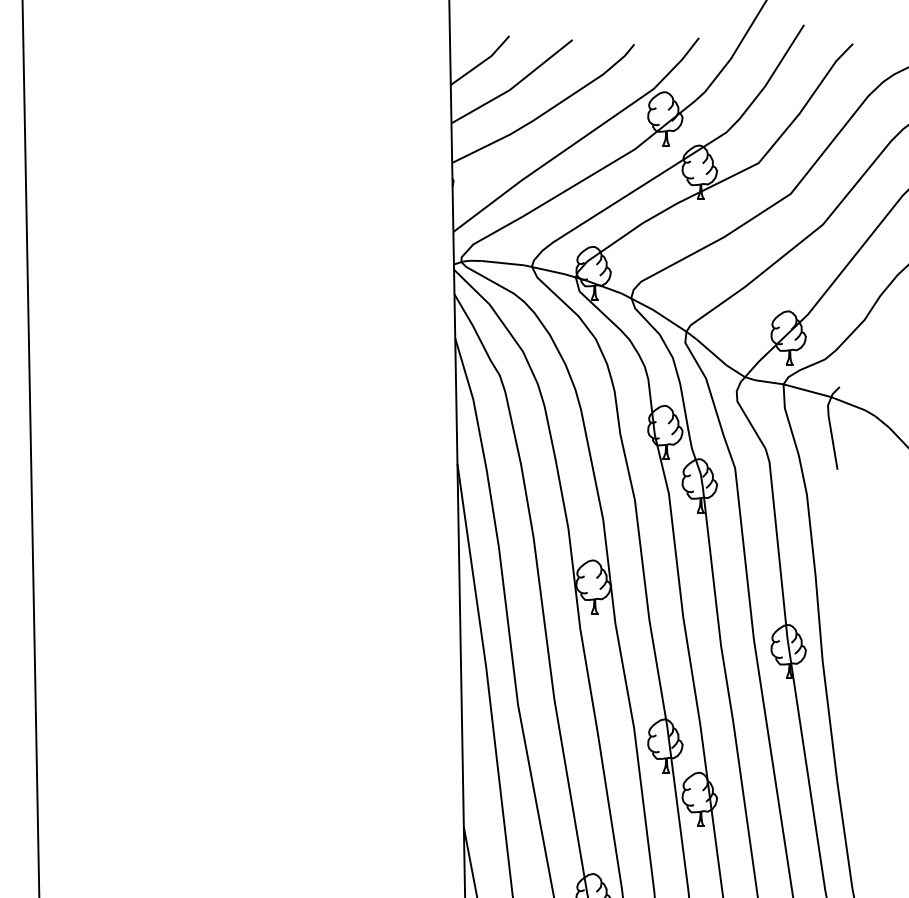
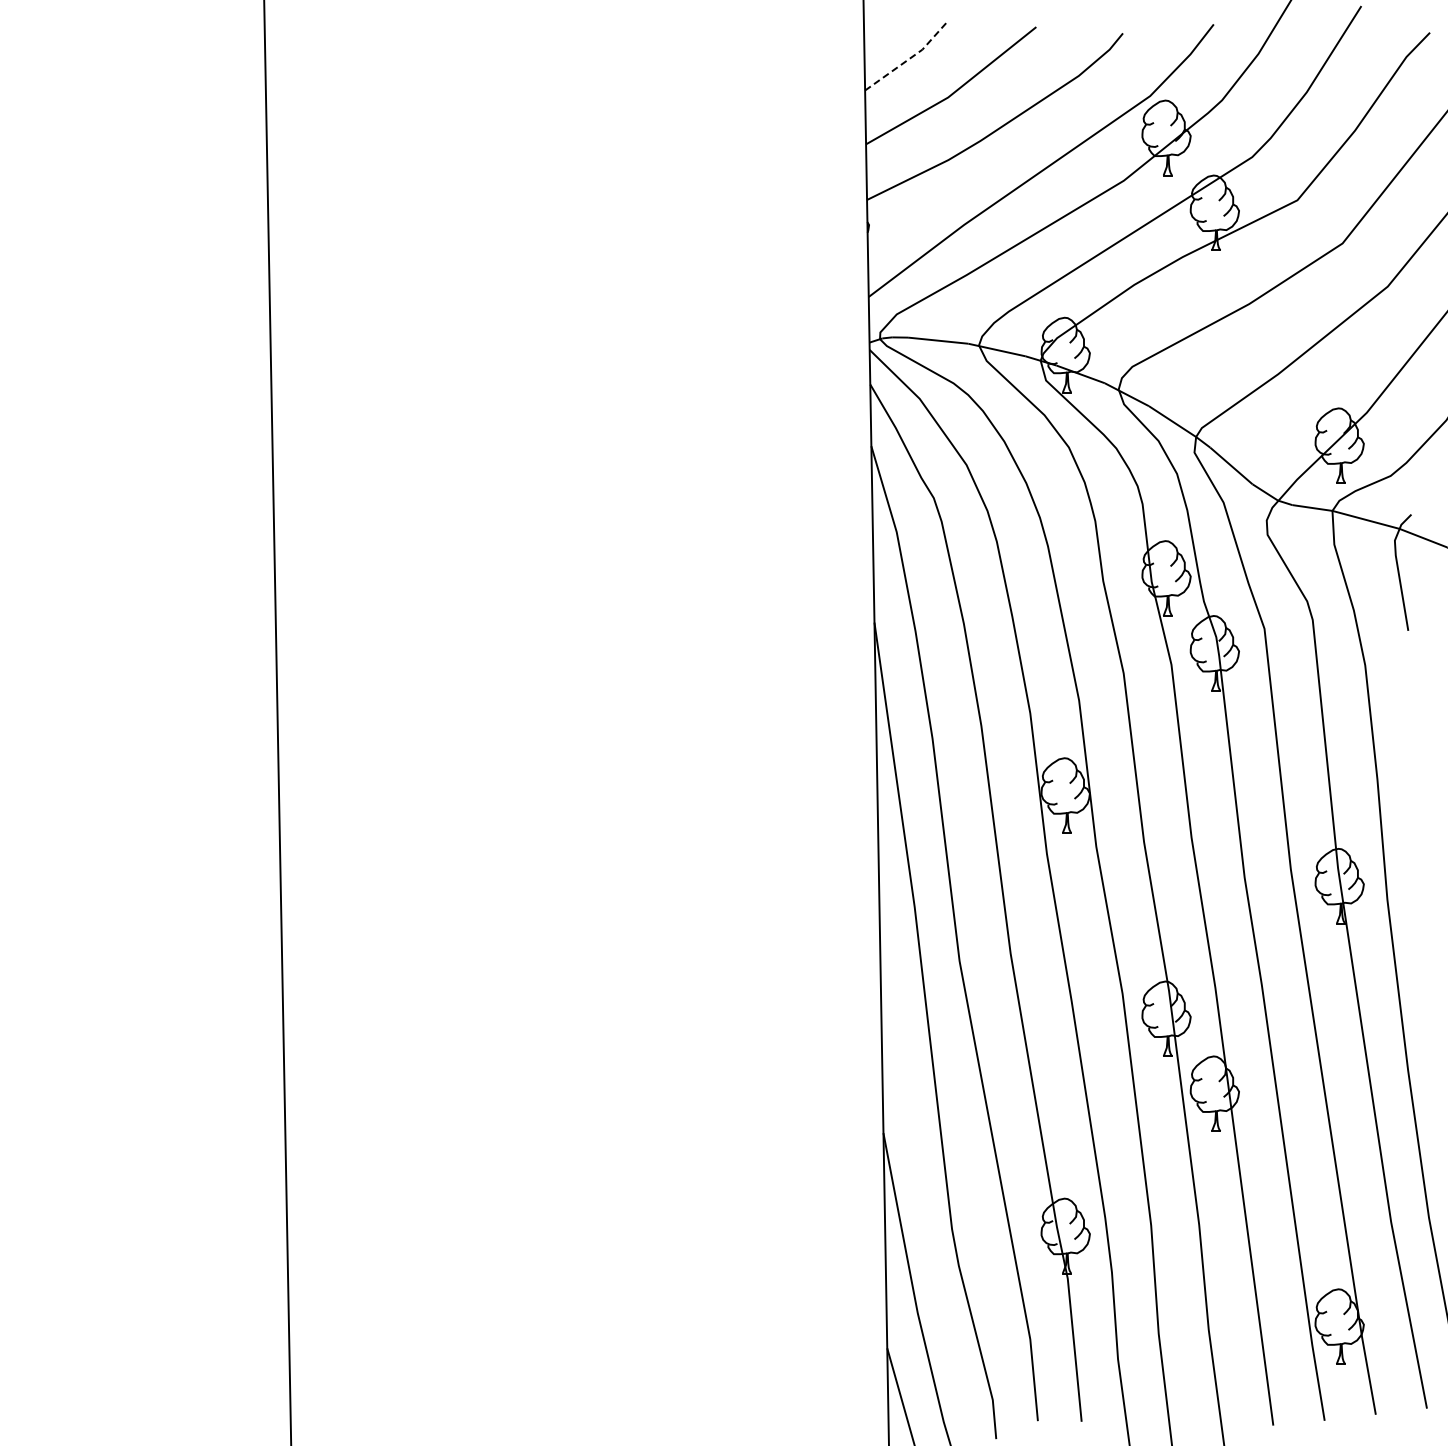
line: (482, 62) -> (909, 58), solid -> dashed

